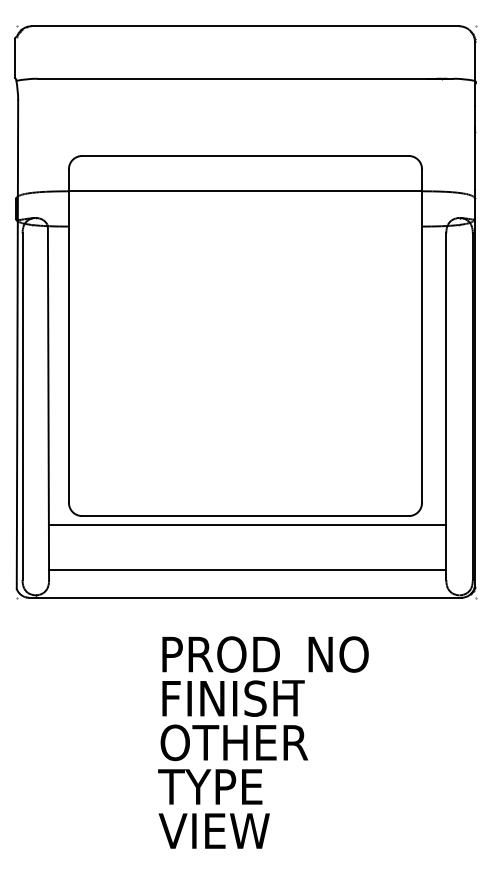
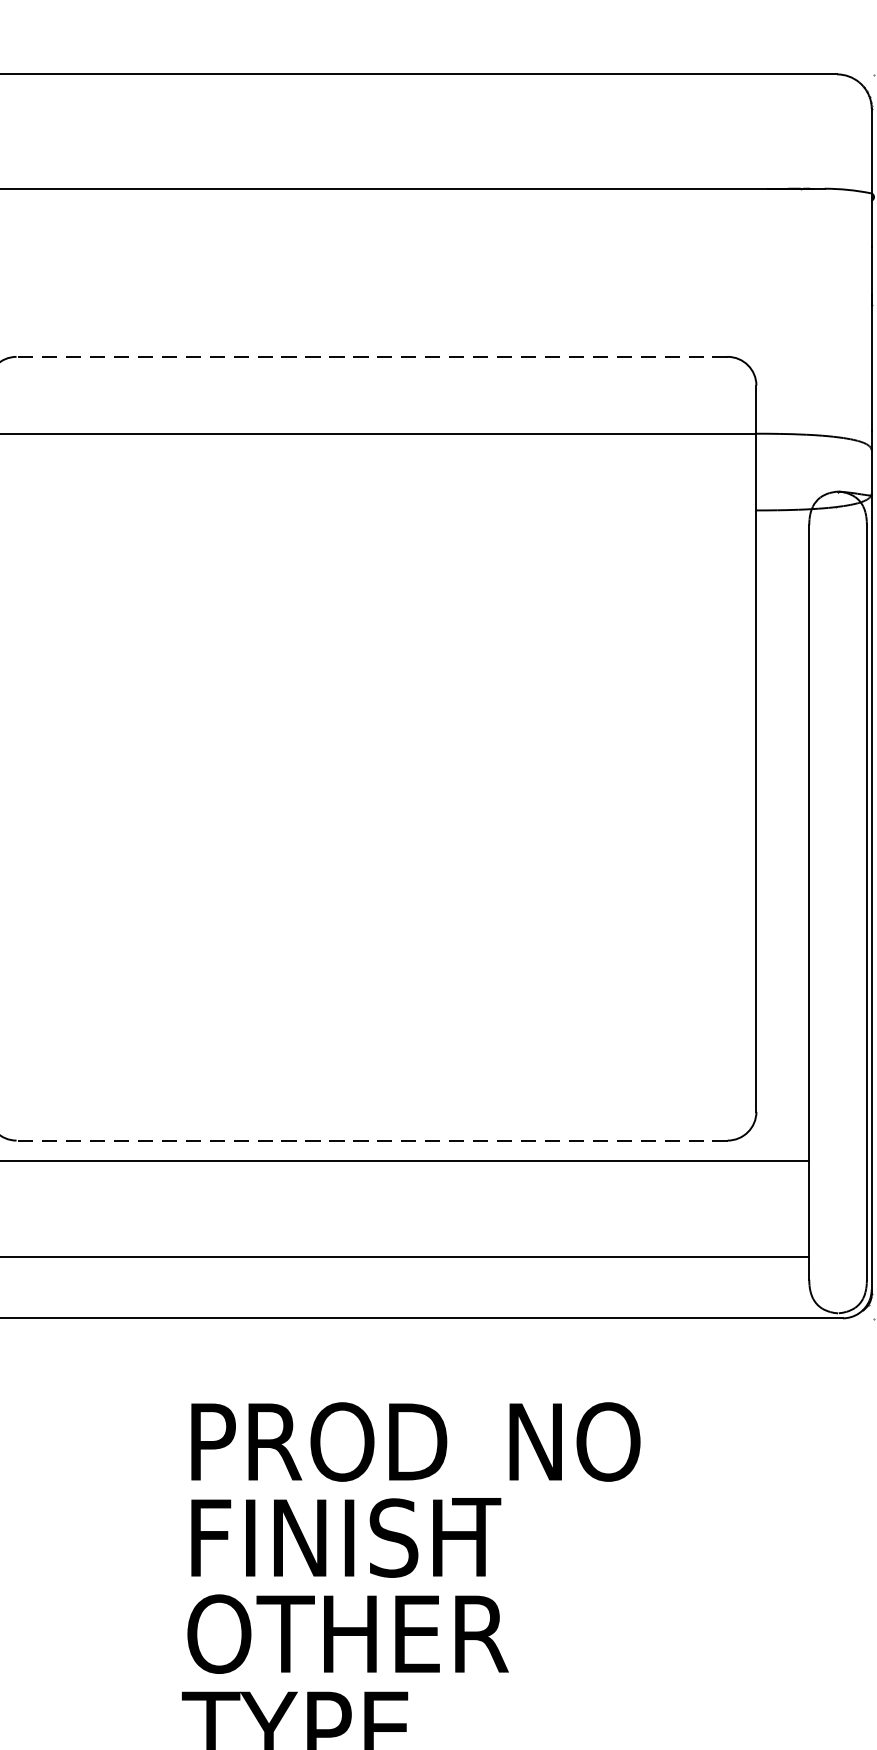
line: (244, 156) -> (369, 357), solid -> dashed
line: (244, 516) -> (369, 1141), solid -> dashed

